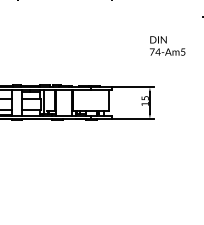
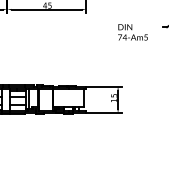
text: (167, 45) -> (132, 31), moved

